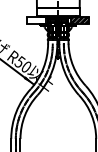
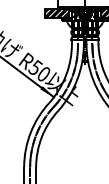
hatch: (36, 19) -> (56, 12), added

